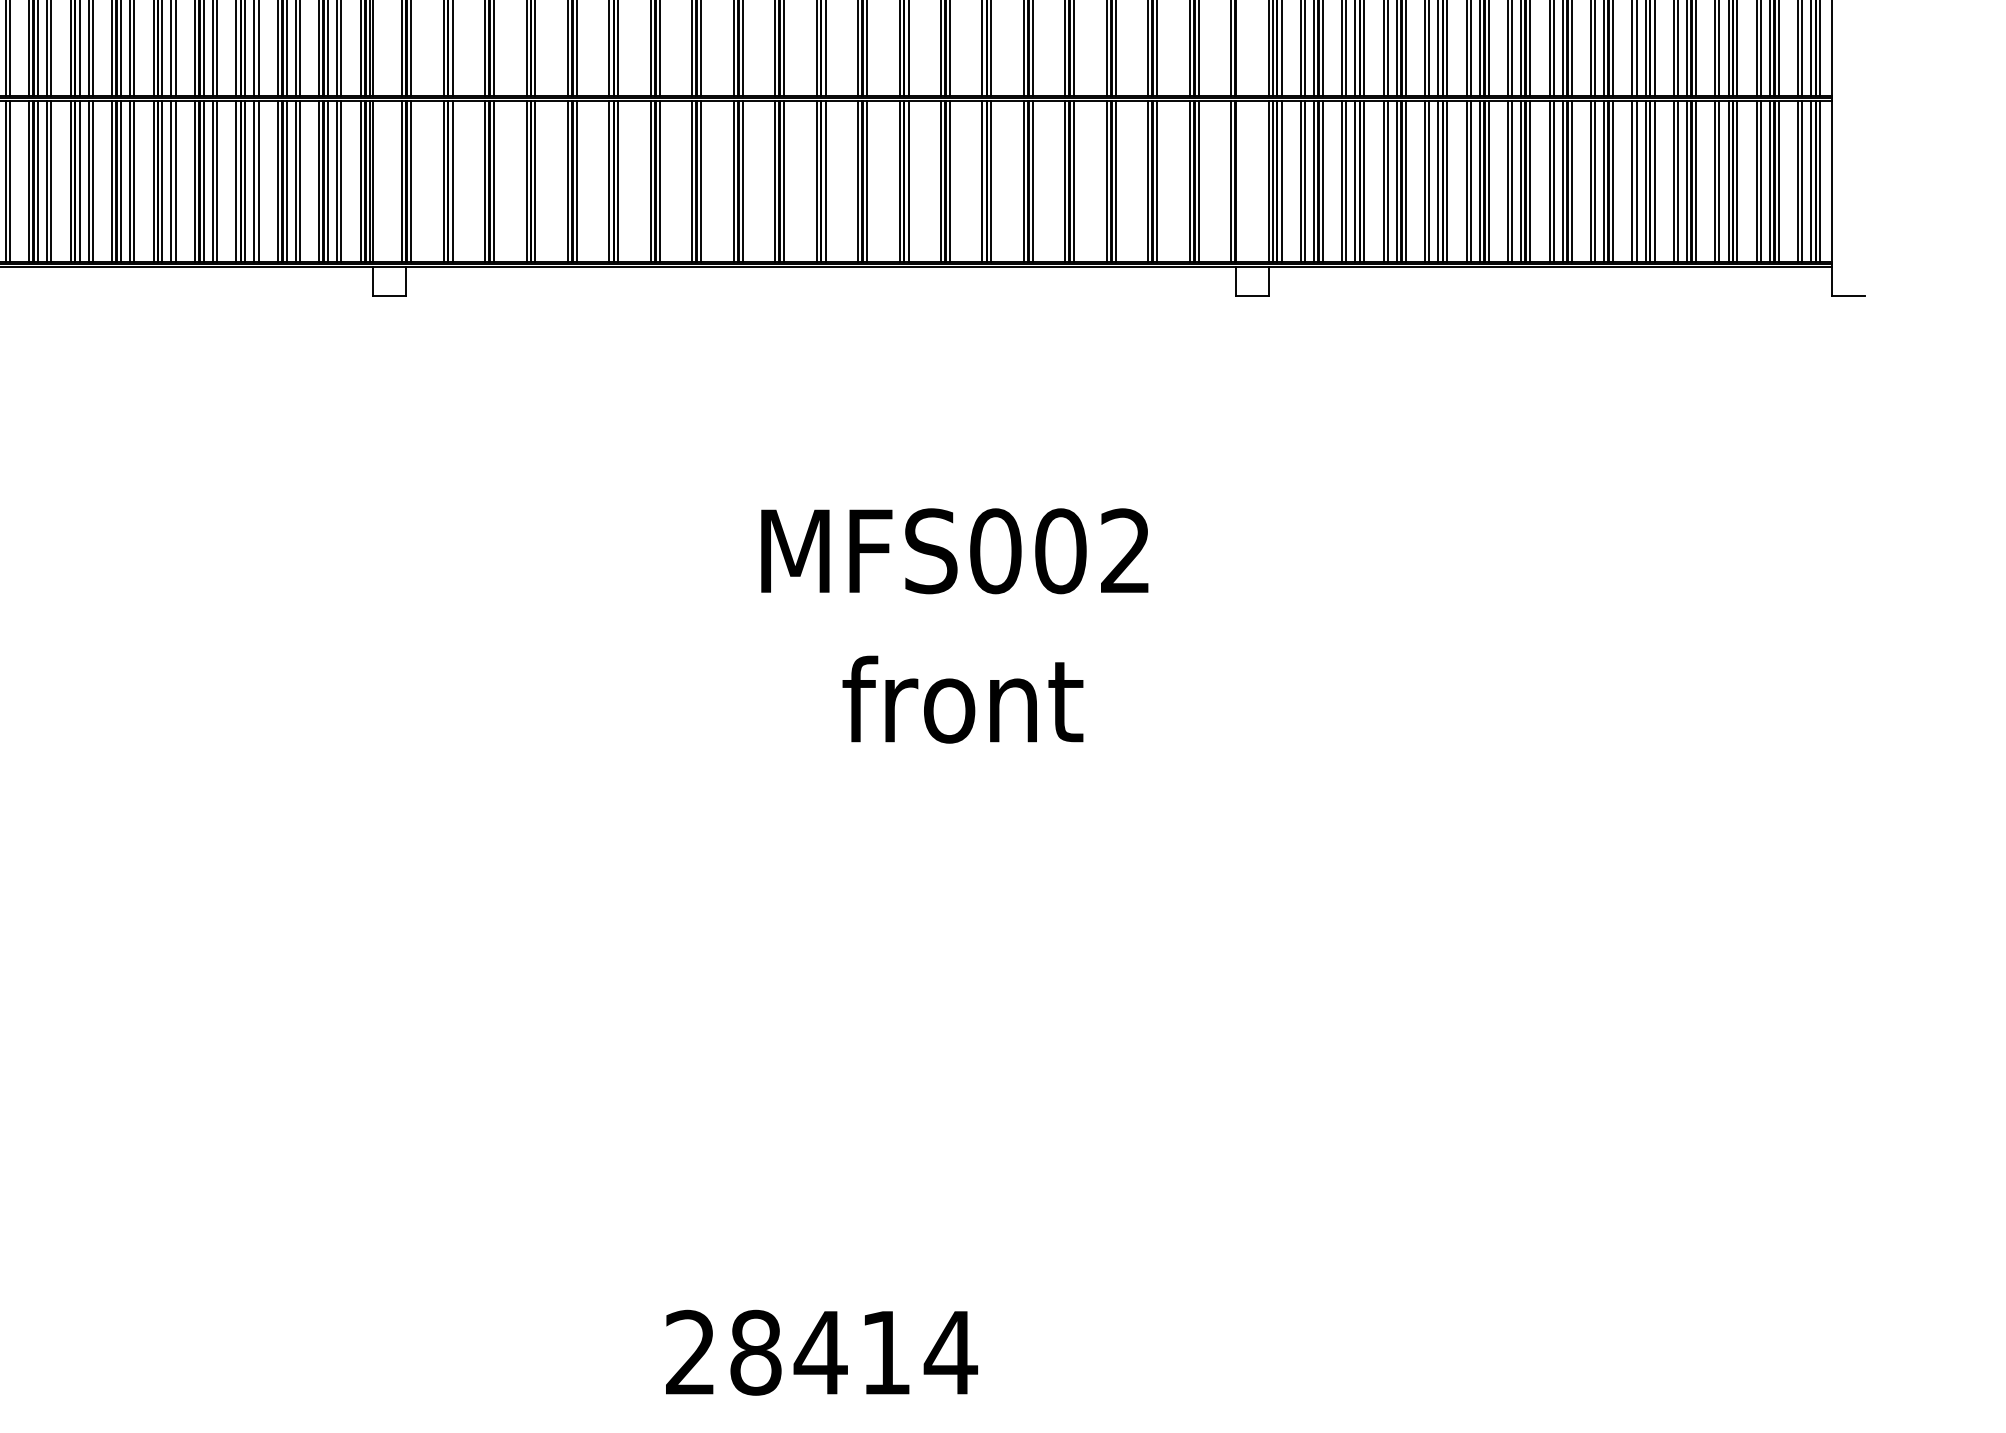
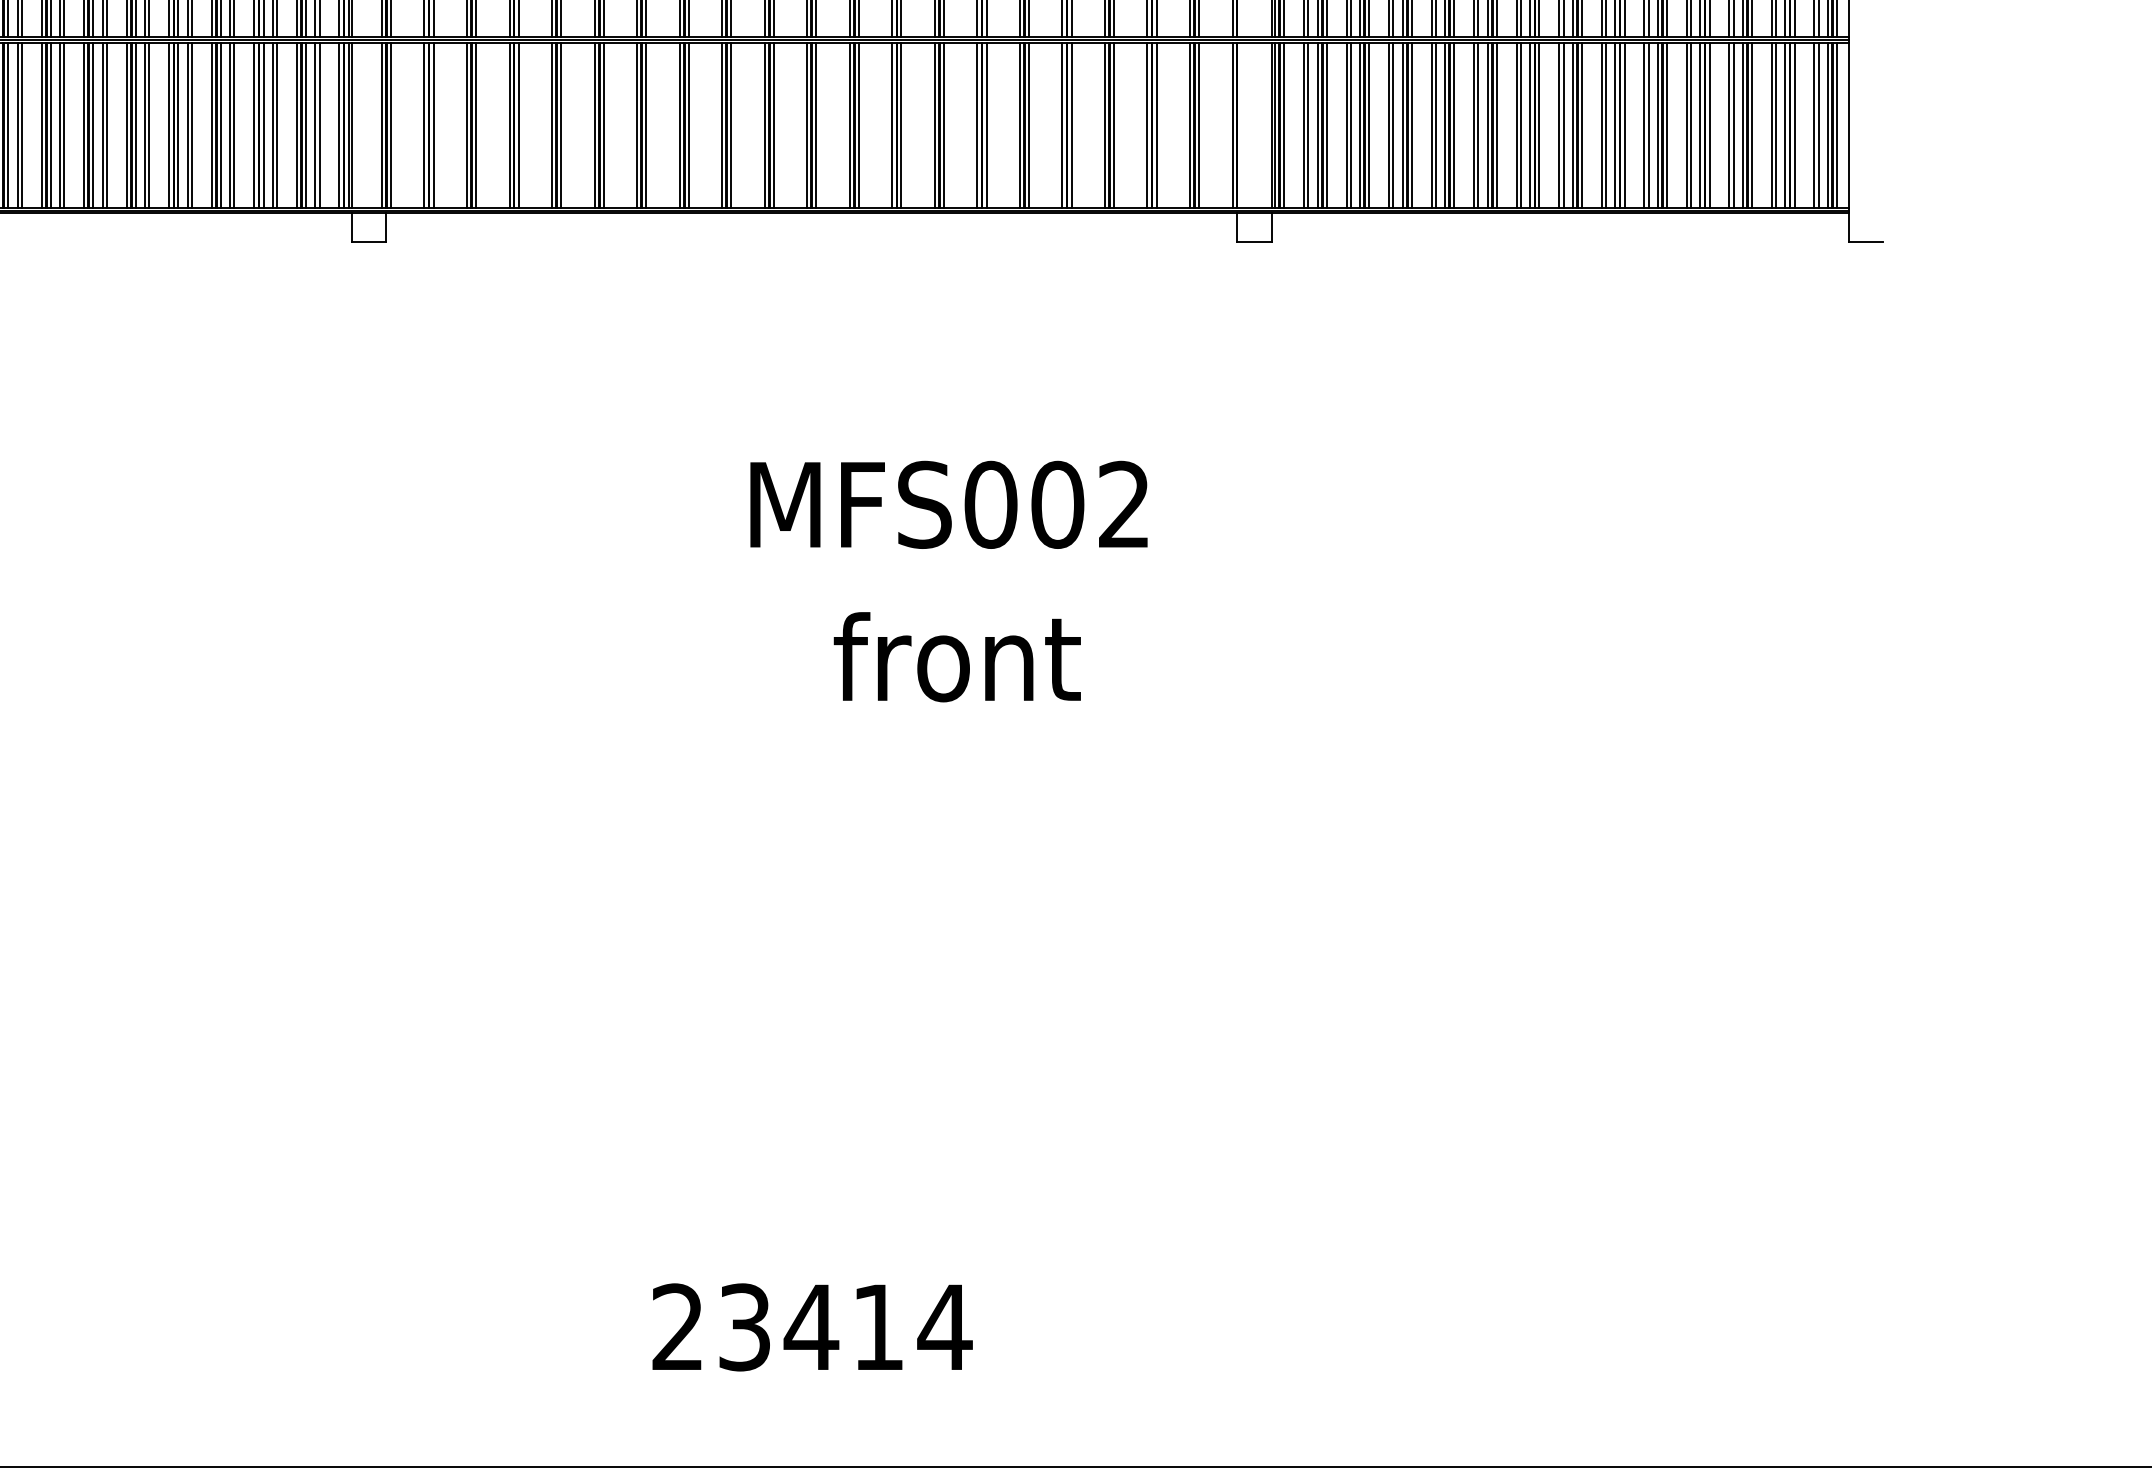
text: (755, 1352) -> (744, 1327), 28414 -> 23414

